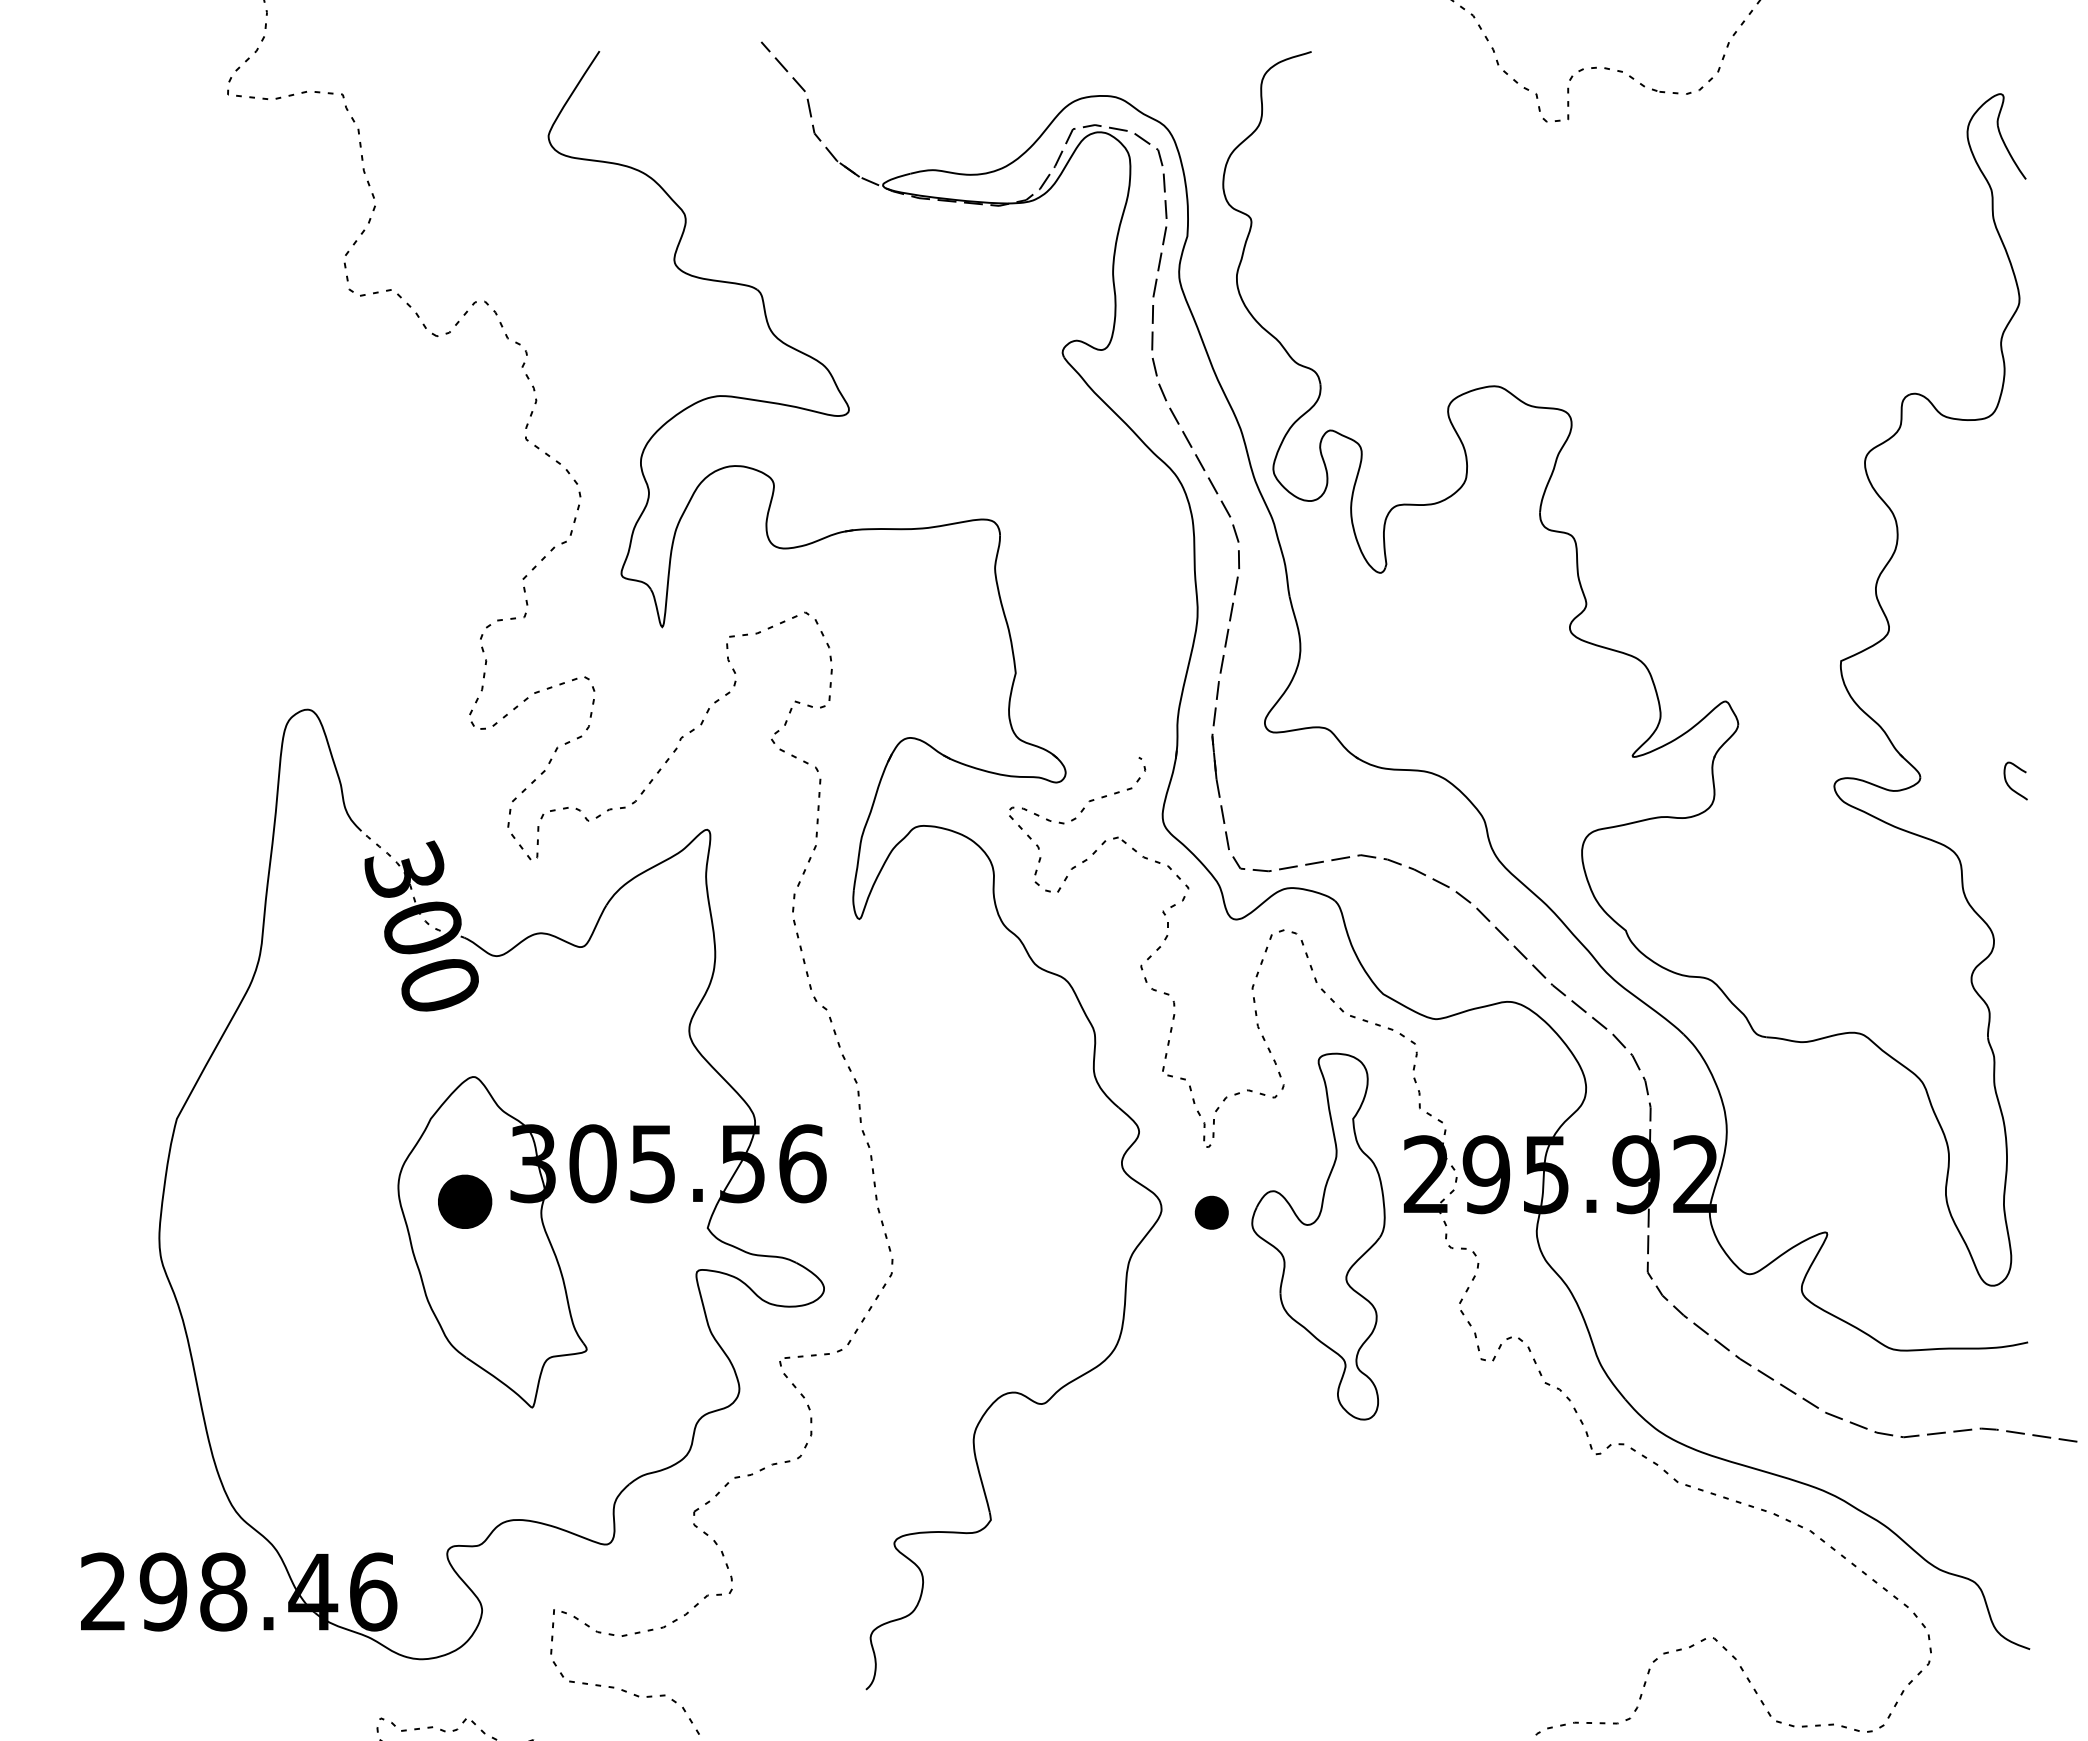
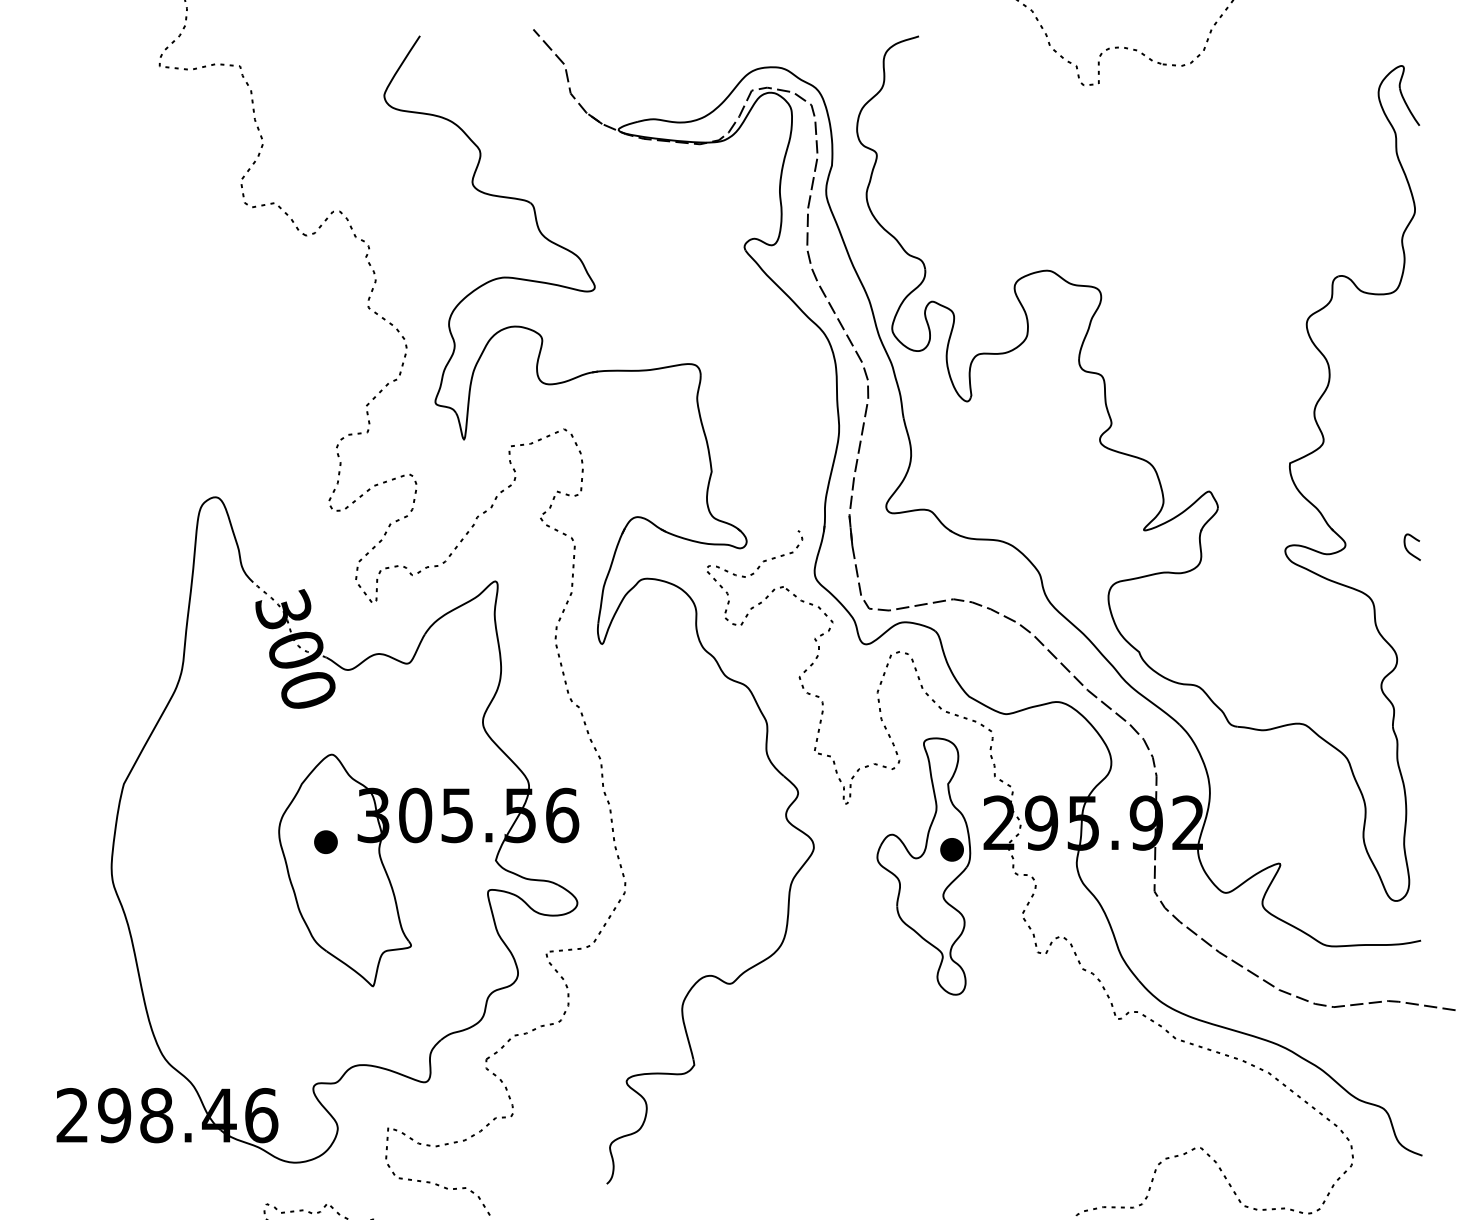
part: (465, 1201) -> (326, 841), size x0.62
part: (1211, 1212) -> (951, 849), moved

